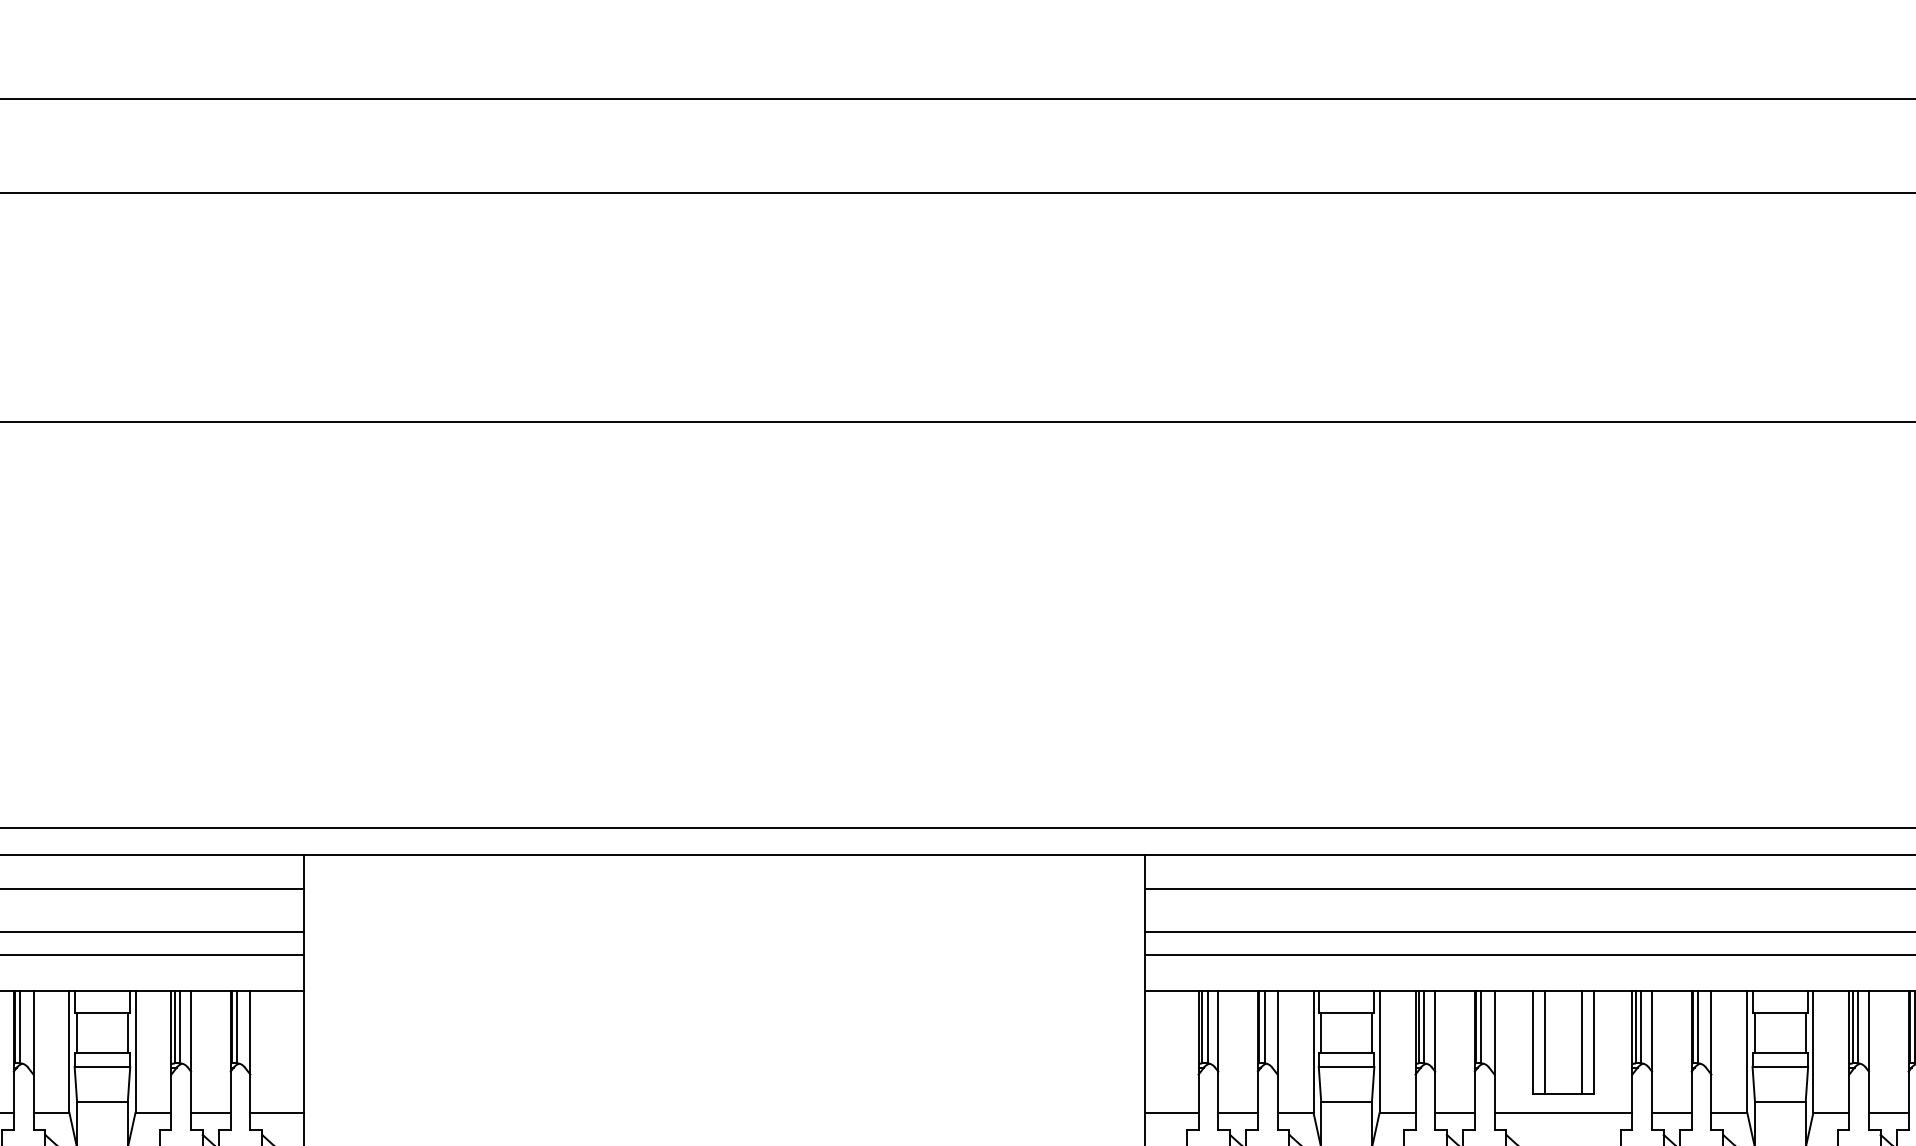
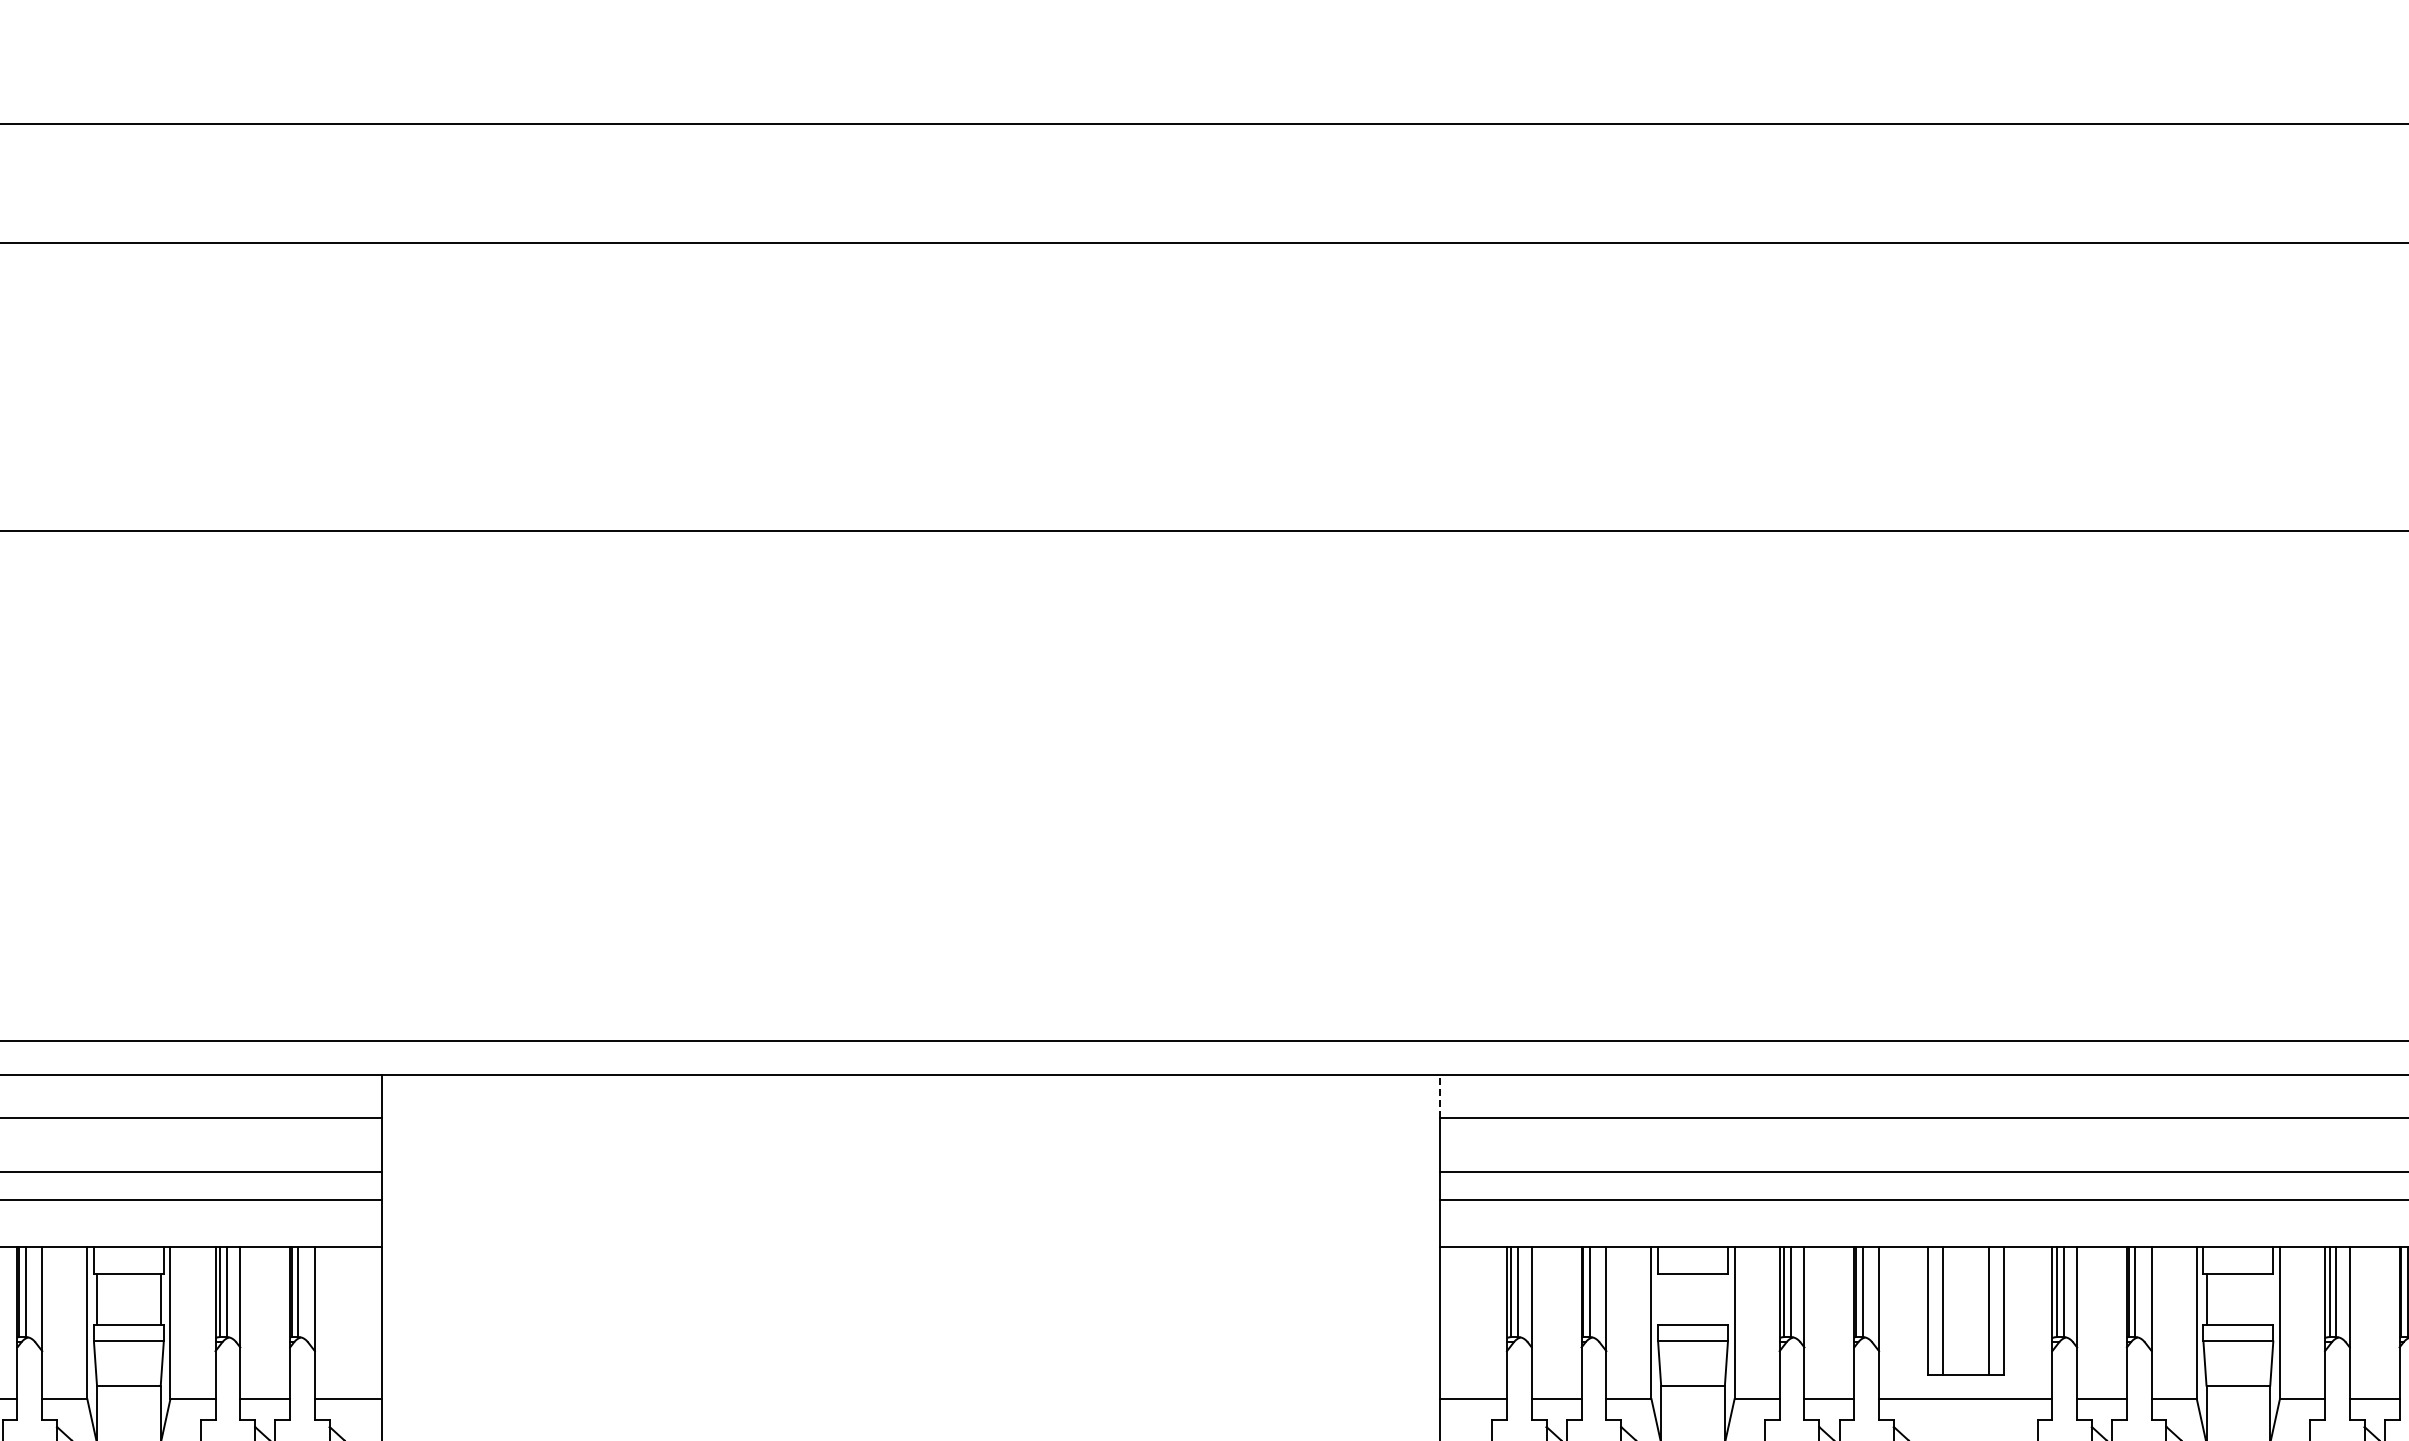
line: (1145, 871) -> (1440, 1095), solid -> dashed
line: (1321, 1032) -> (1661, 1298), removed
line: (1371, 1032) -> (1724, 1298), removed
line: (1805, 1032) -> (2270, 1298), removed

